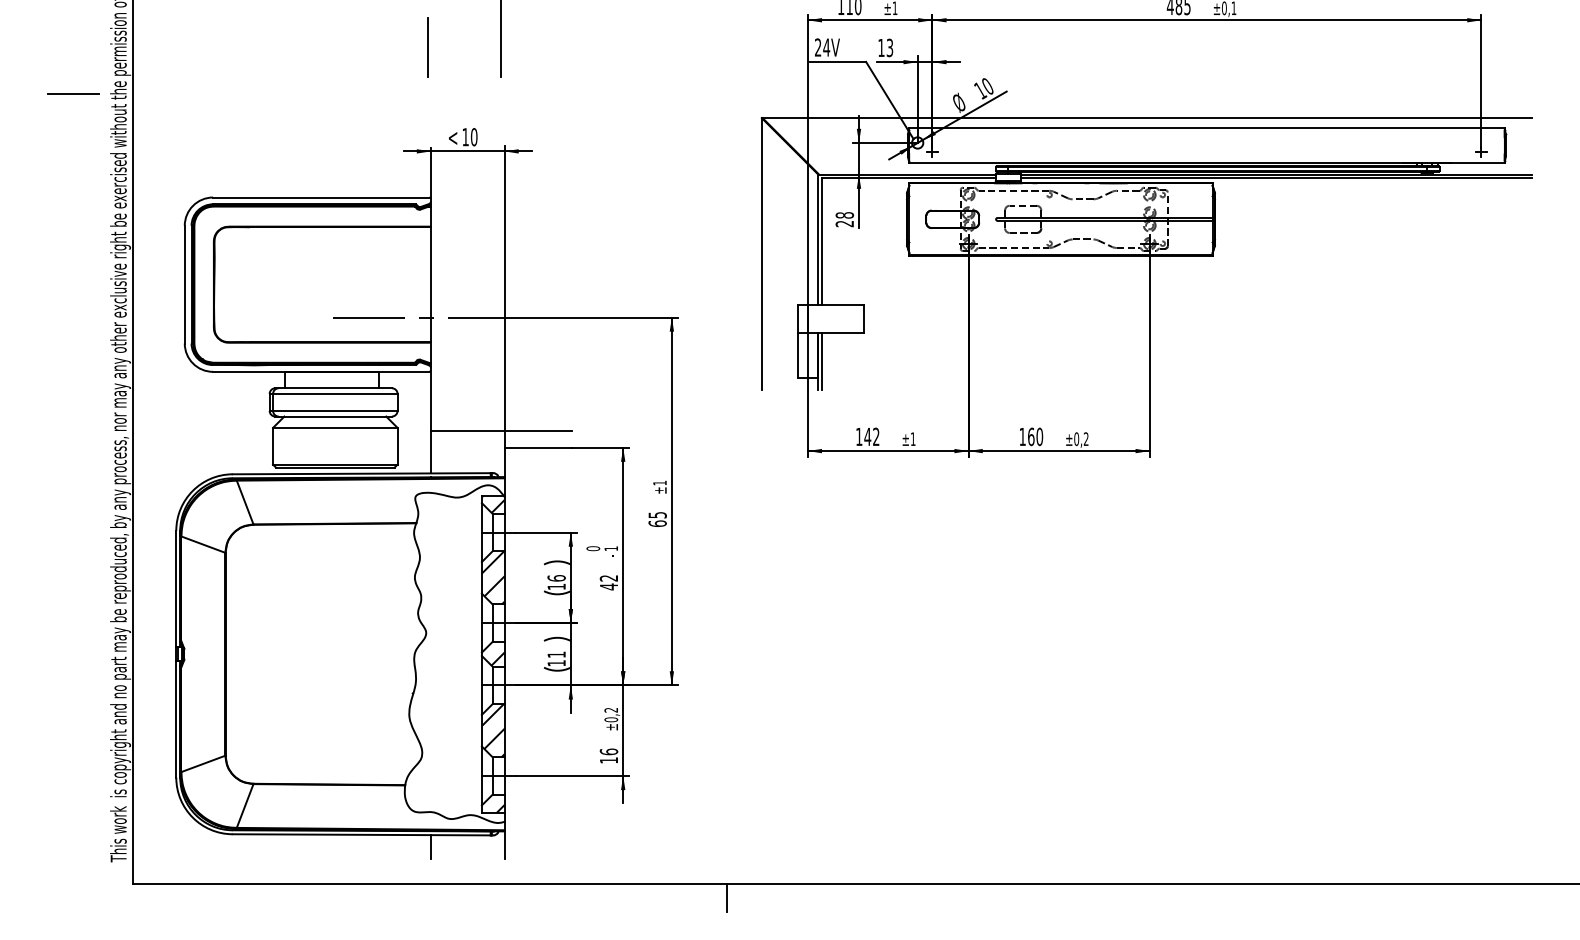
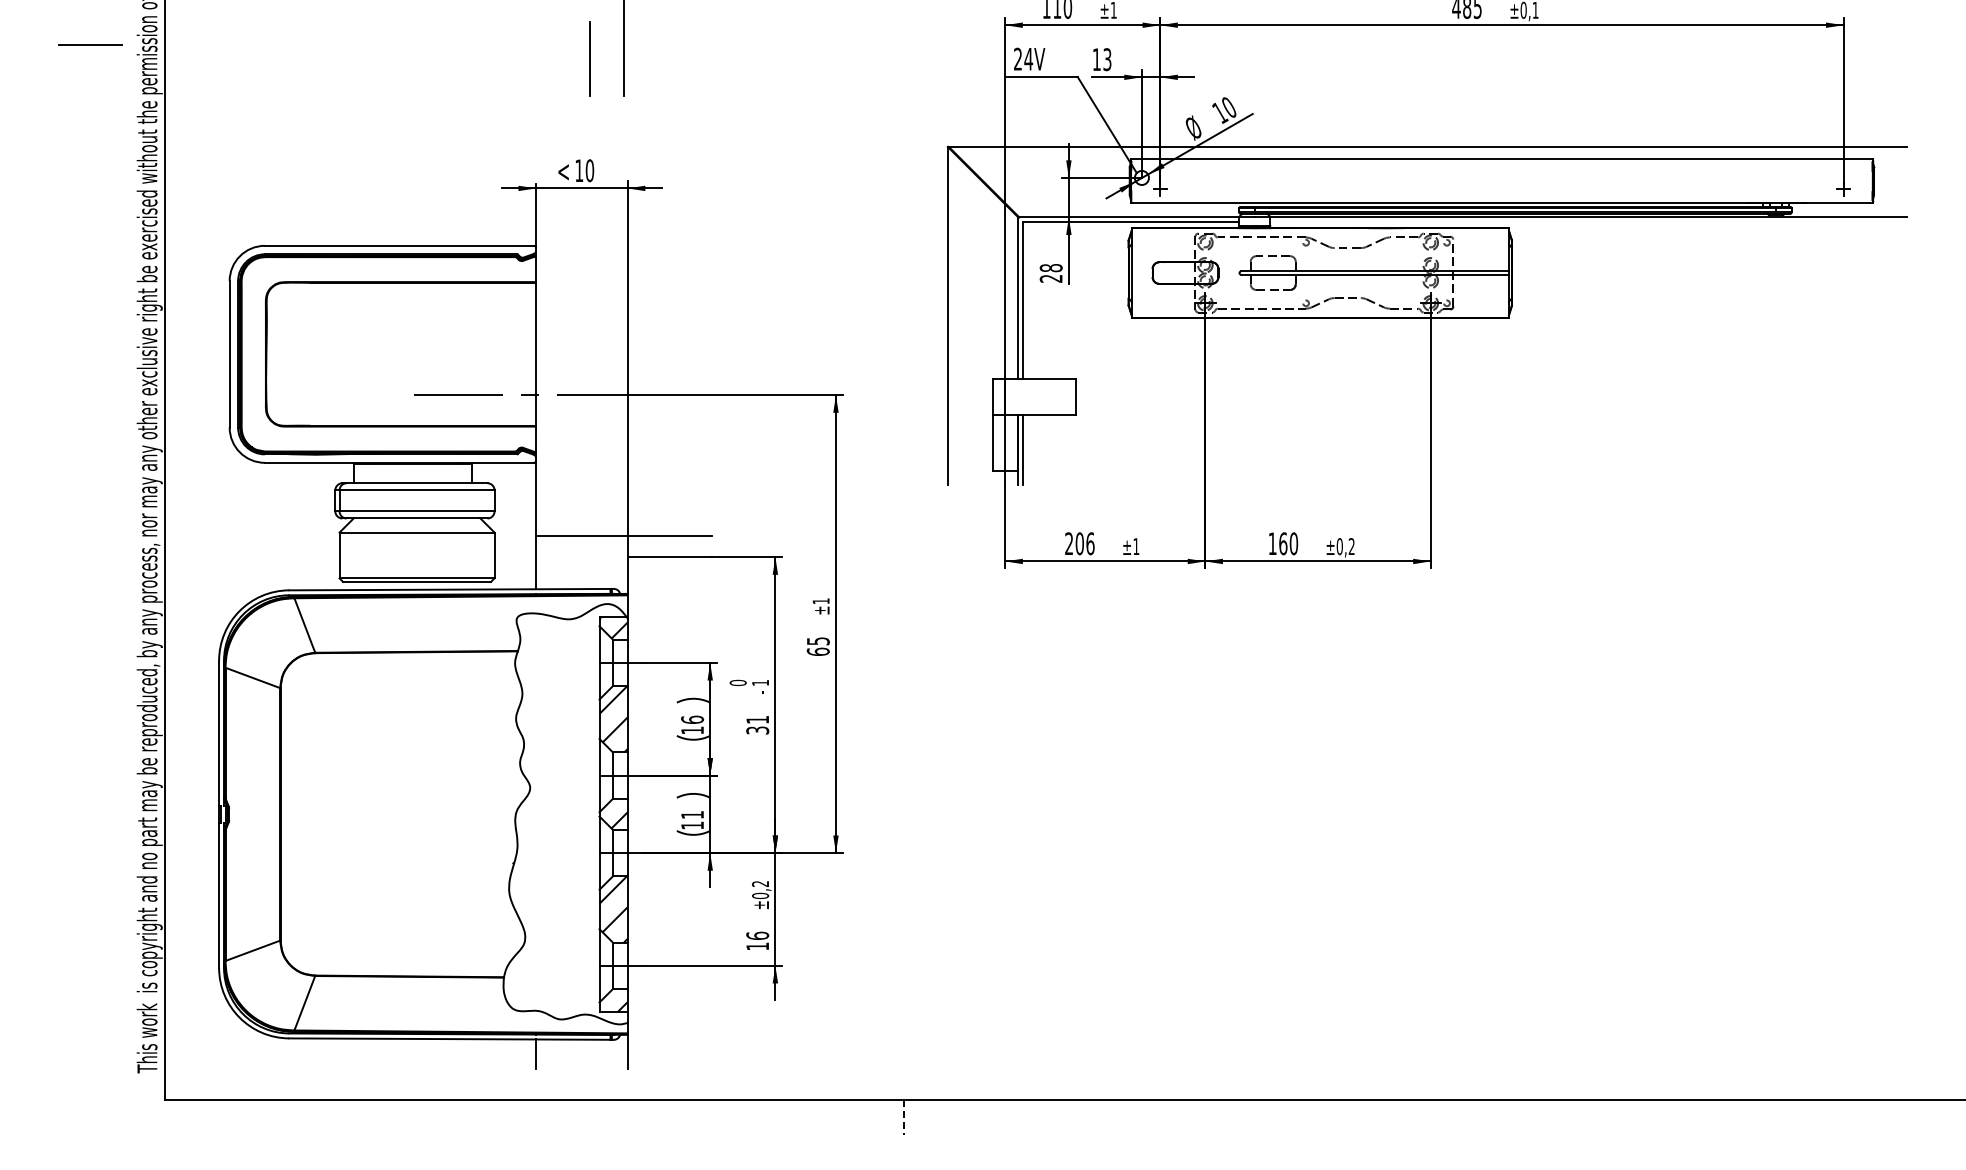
line: (427, 47) -> (589, 58), moved
line: (72, 93) -> (90, 44), moved
line: (1276, 177) -> (1588, 221), removed
text: (867, 436) -> (1079, 543), 142 -> 206
text: (608, 582) -> (757, 725), 42 -> 31
line: (726, 897) -> (904, 1117), solid -> dashed

